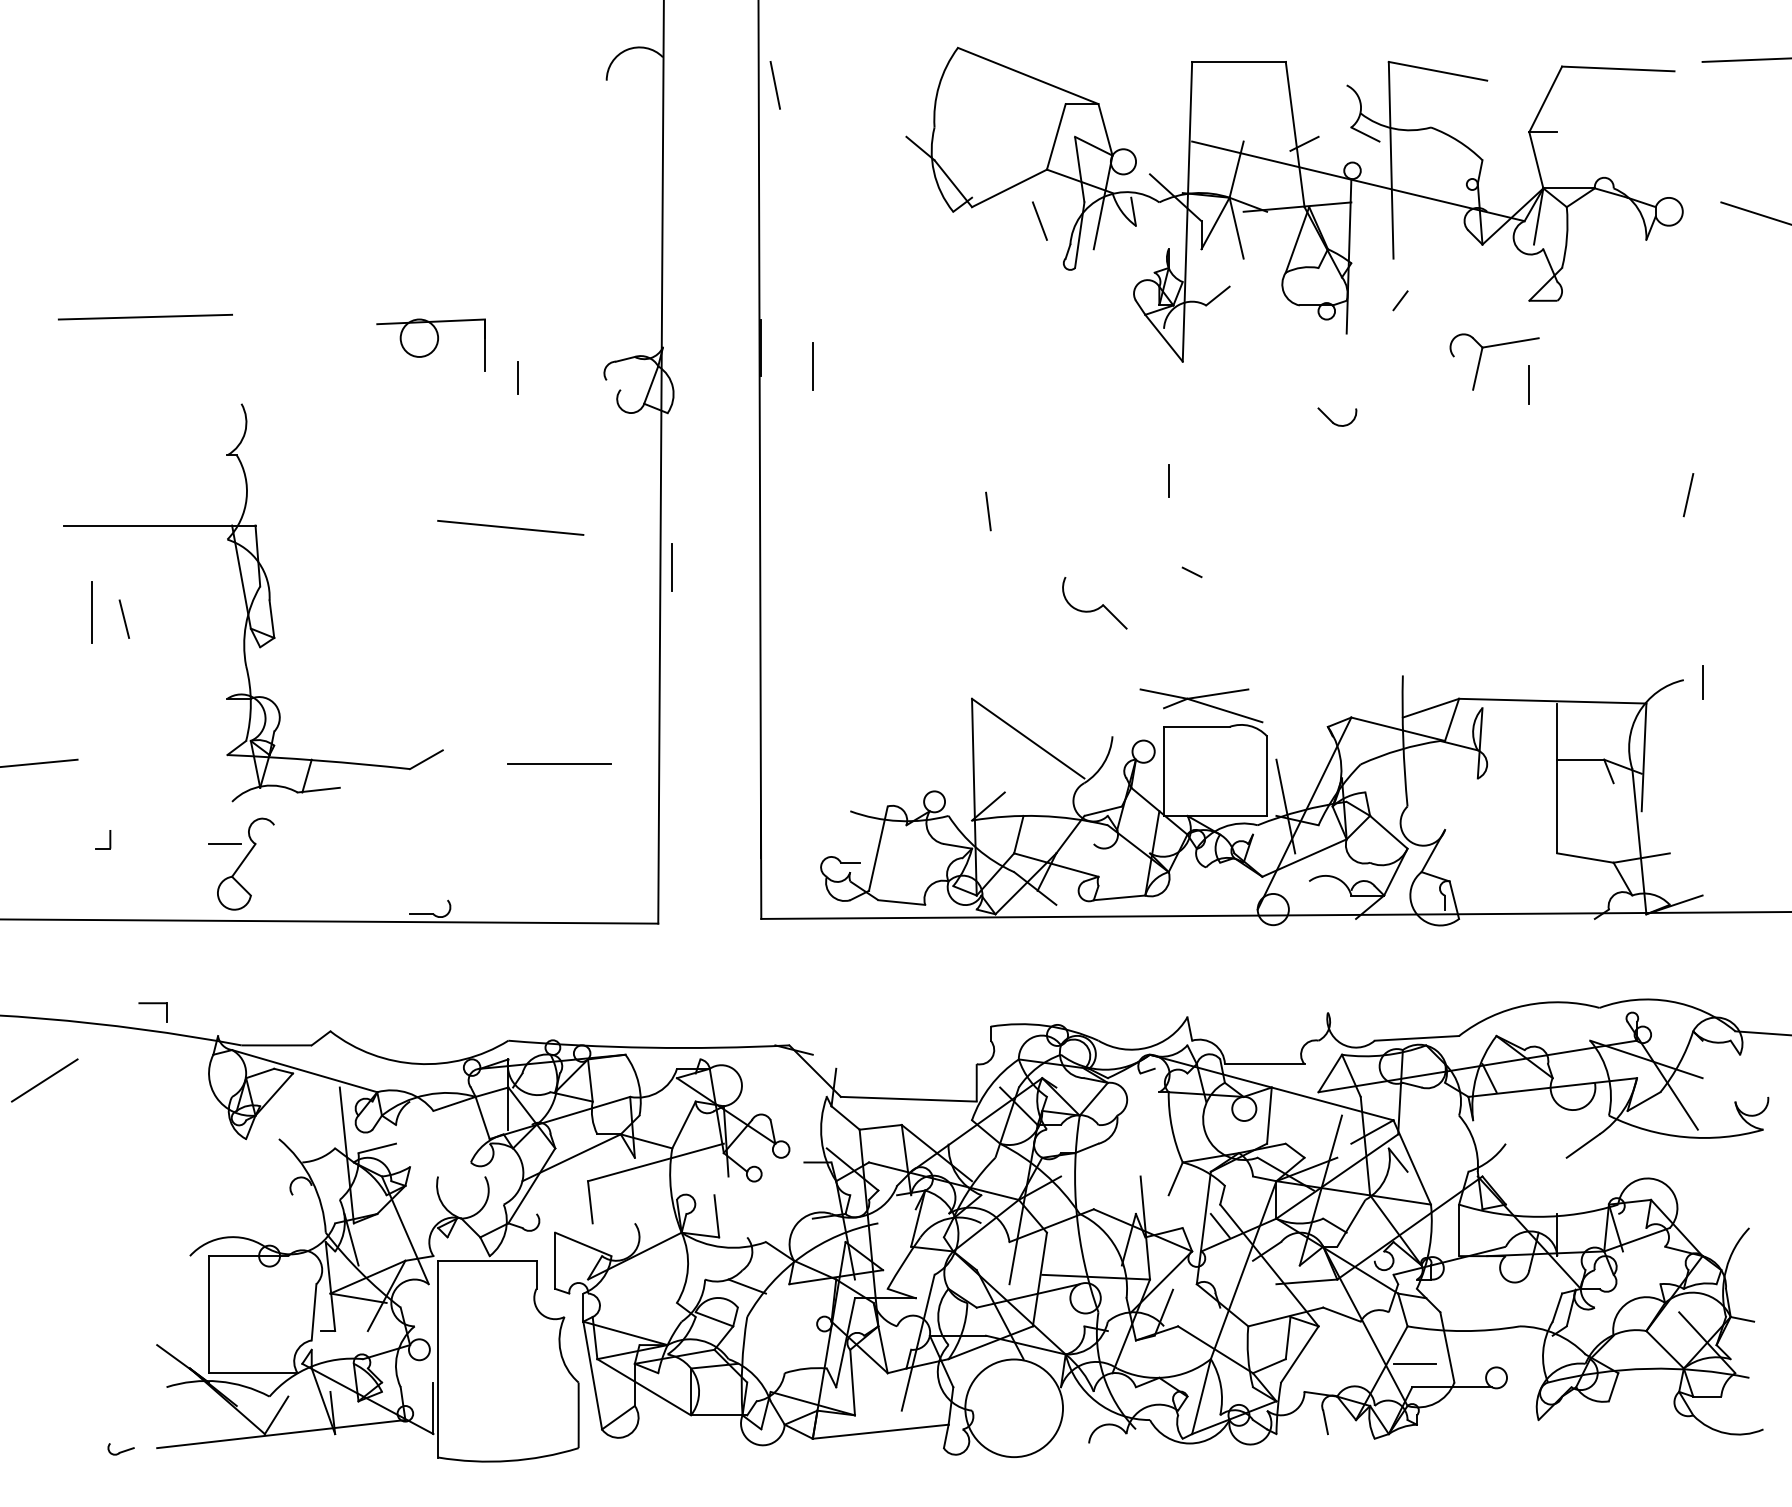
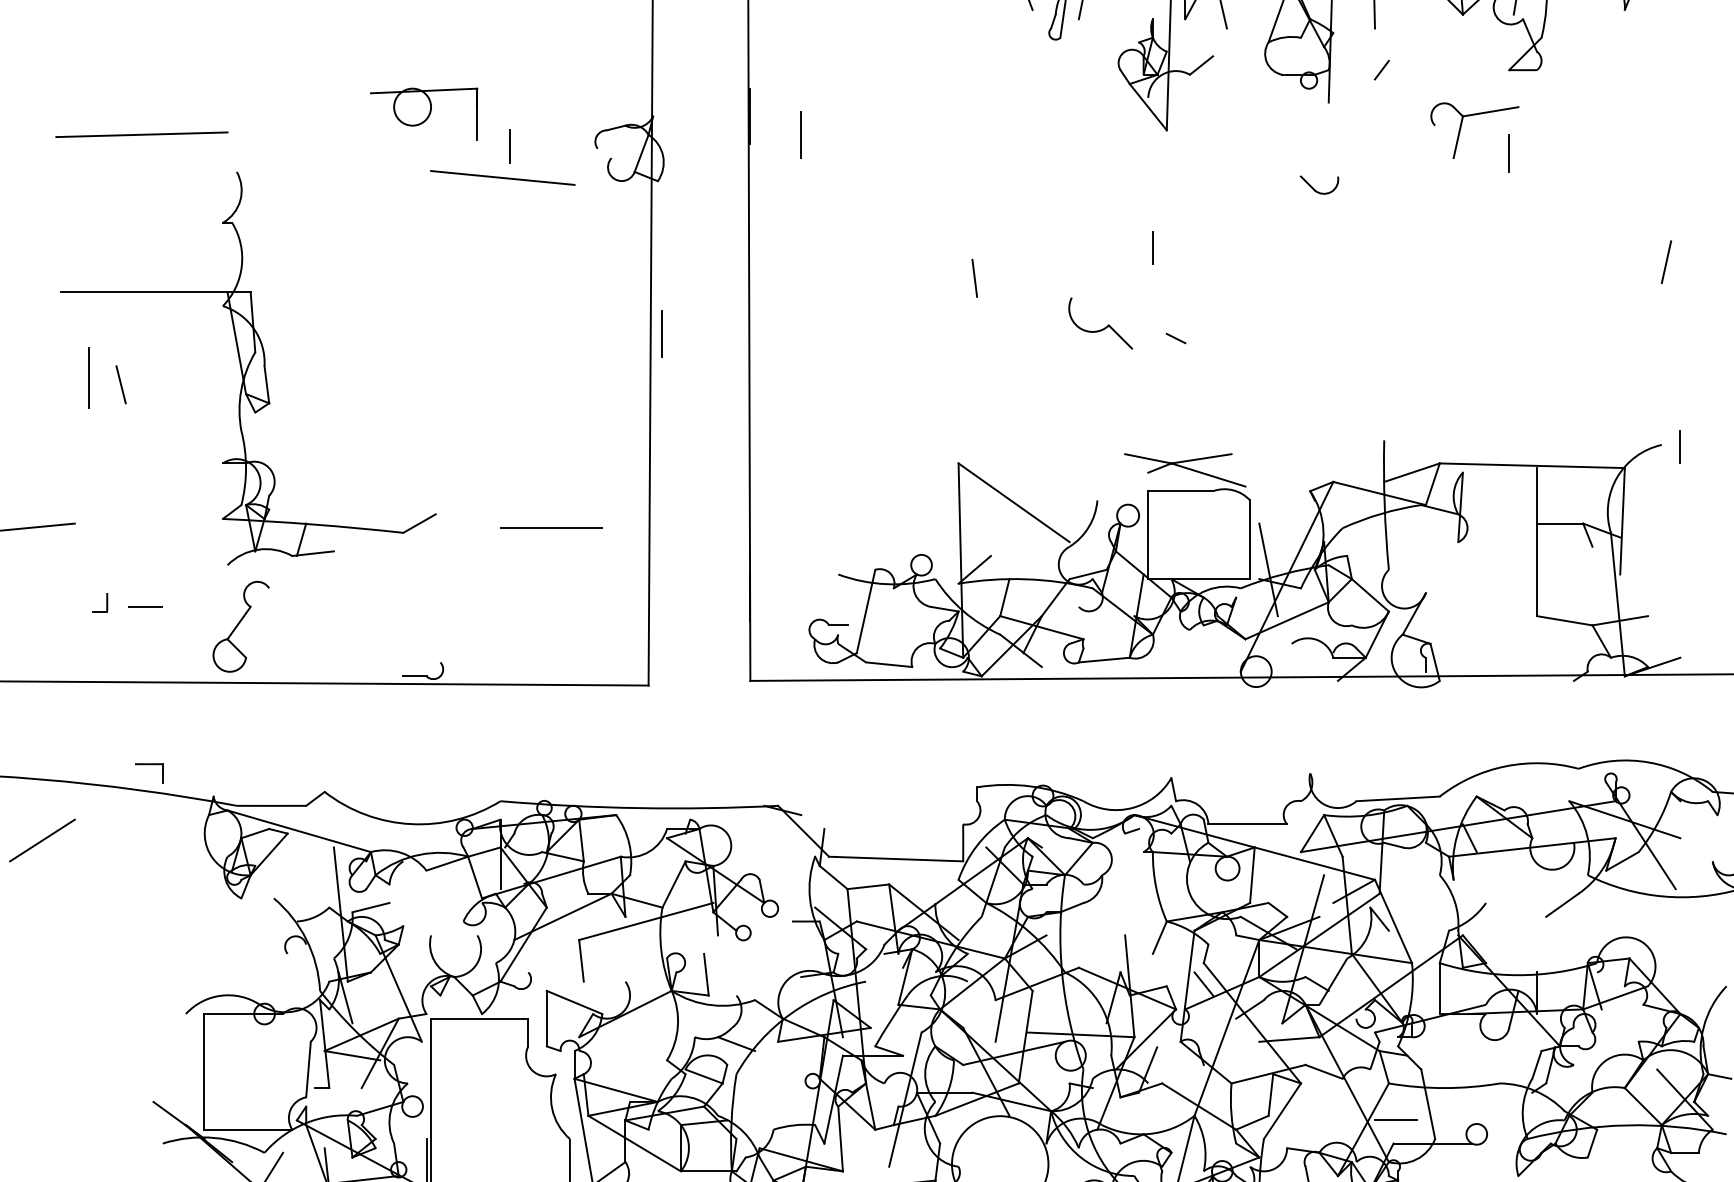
line: (144, 316) -> (140, 134), moved
line: (510, 527) -> (502, 177), moved
part: (1094, 603) -> (1100, 323), moved
line: (224, 843) -> (144, 606), moved

